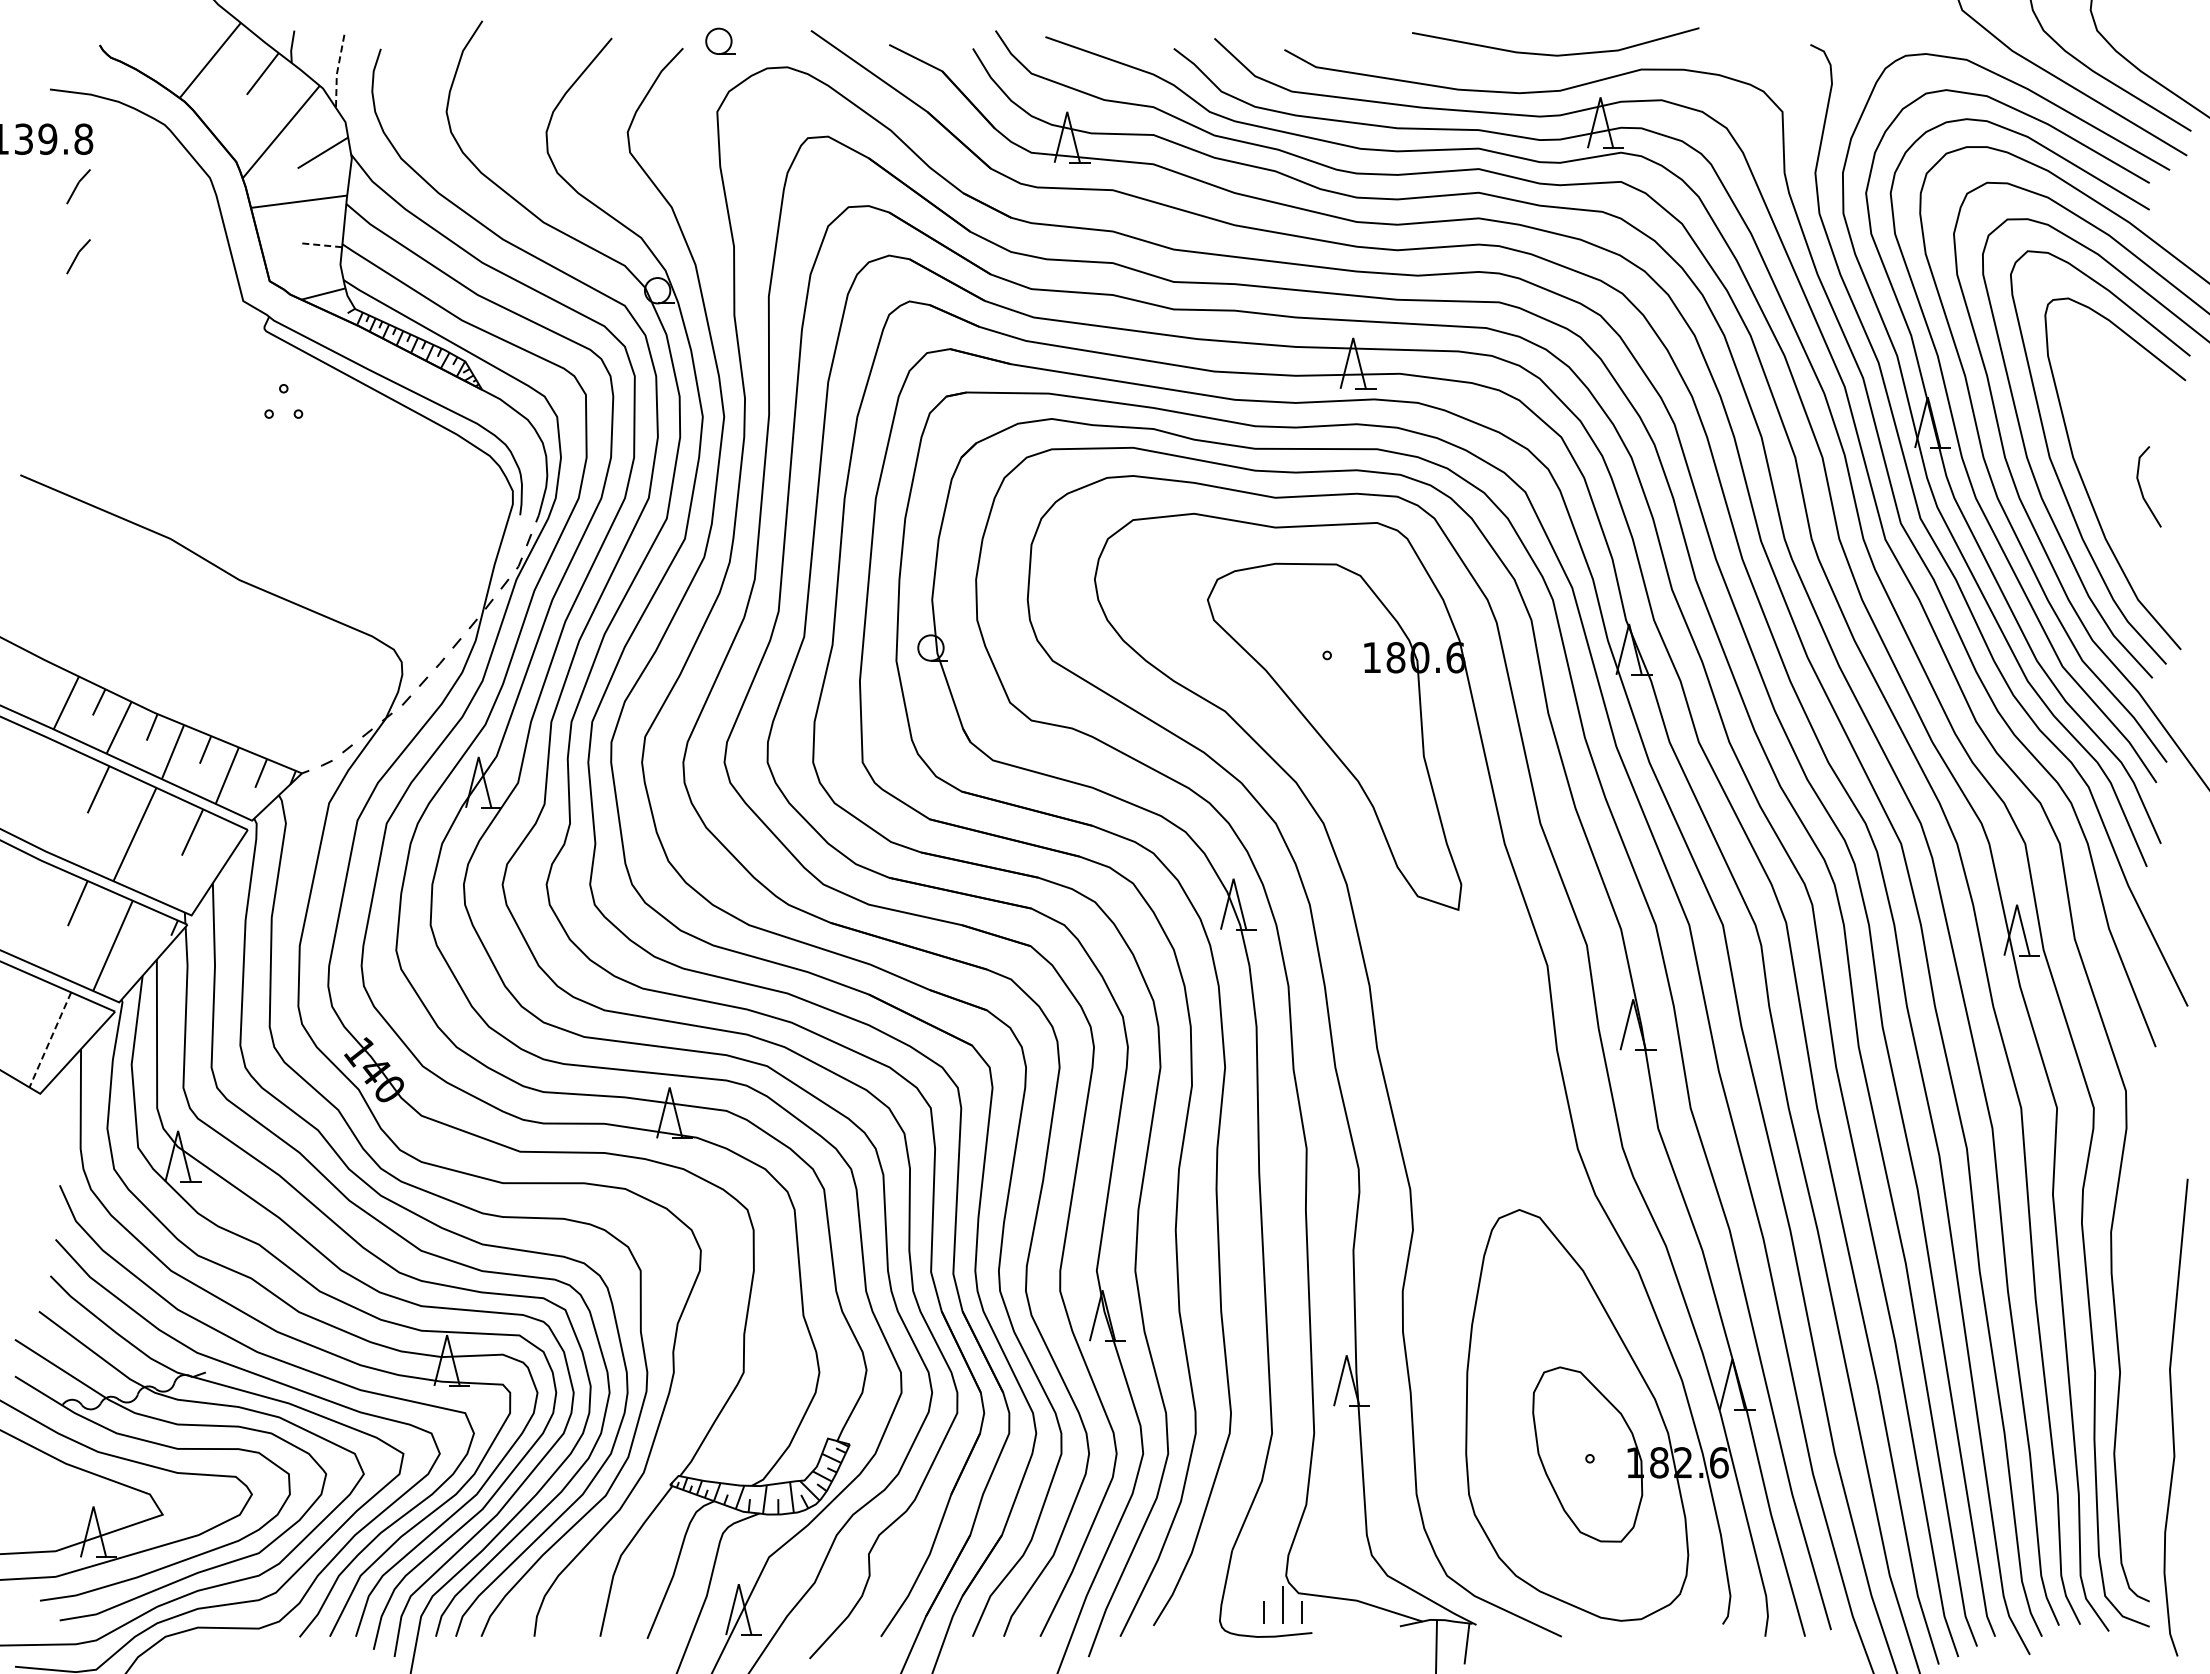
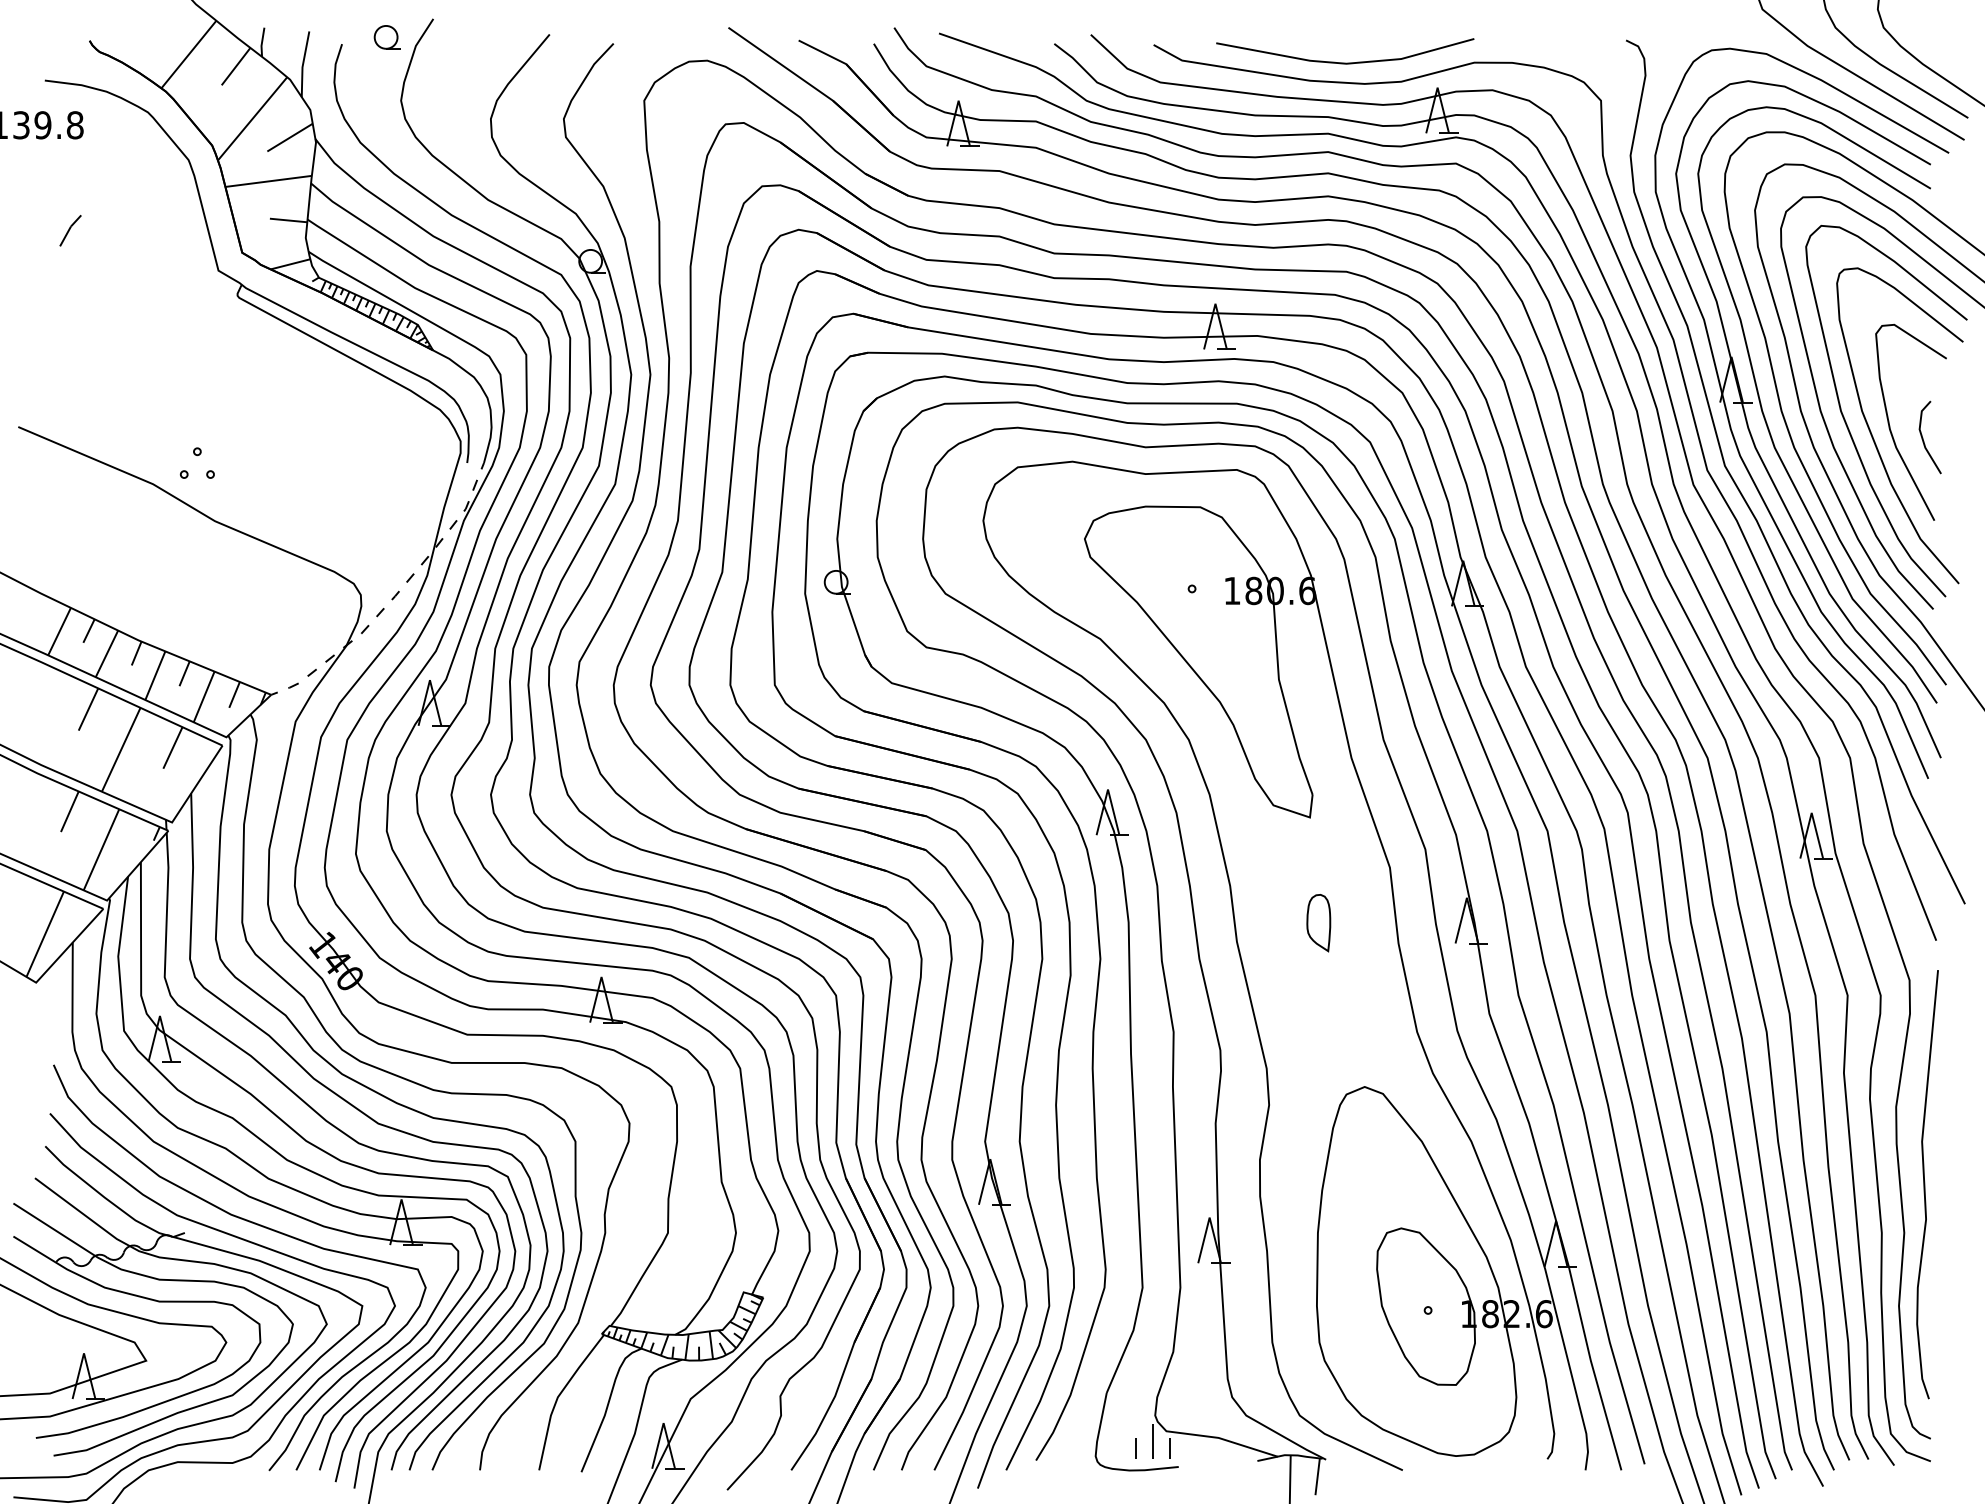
part: (720, 40) -> (387, 36), moved
line: (1555, 54) -> (1345, 62), moved
line: (337, 71) -> (303, 64), dashed -> solid
part: (78, 186) -> (70, 167), removed
line: (321, 245) -> (288, 220), dashed -> solid
part: (283, 393) -> (197, 456), moved
curve: (2104, 473) -> (1890, 425), added
part: (1467, 1027) -> (1318, 923), added
line: (50, 1039) -> (45, 933), dashed -> solid
curve: (2173, 1417) -> (1925, 1184), moved

